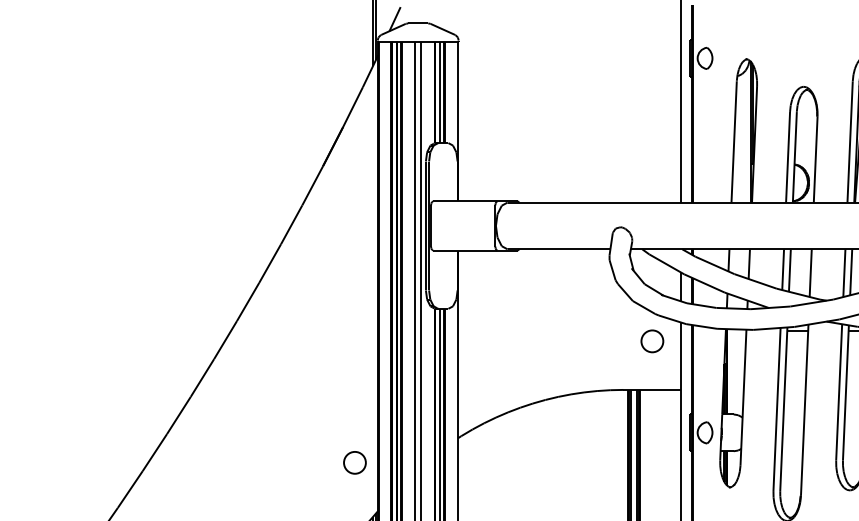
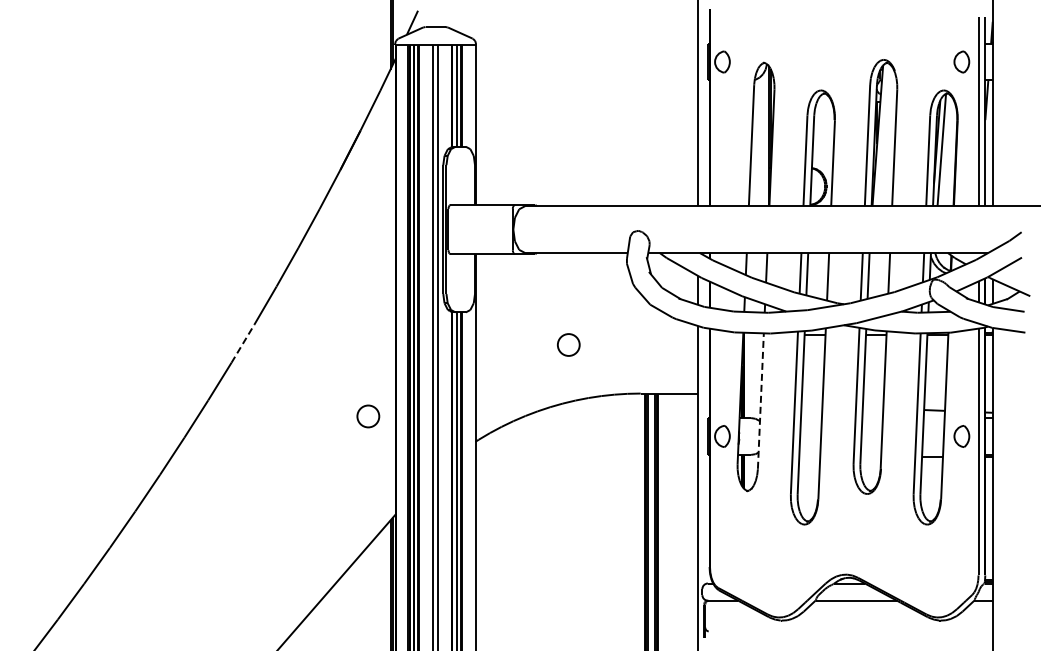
line: (226, 339) -> (243, 343), solid -> dashed
circle: (652, 340) -> (568, 344), moved
line: (743, 397) -> (760, 401), solid -> dashed
circle: (355, 462) -> (368, 416), moved

